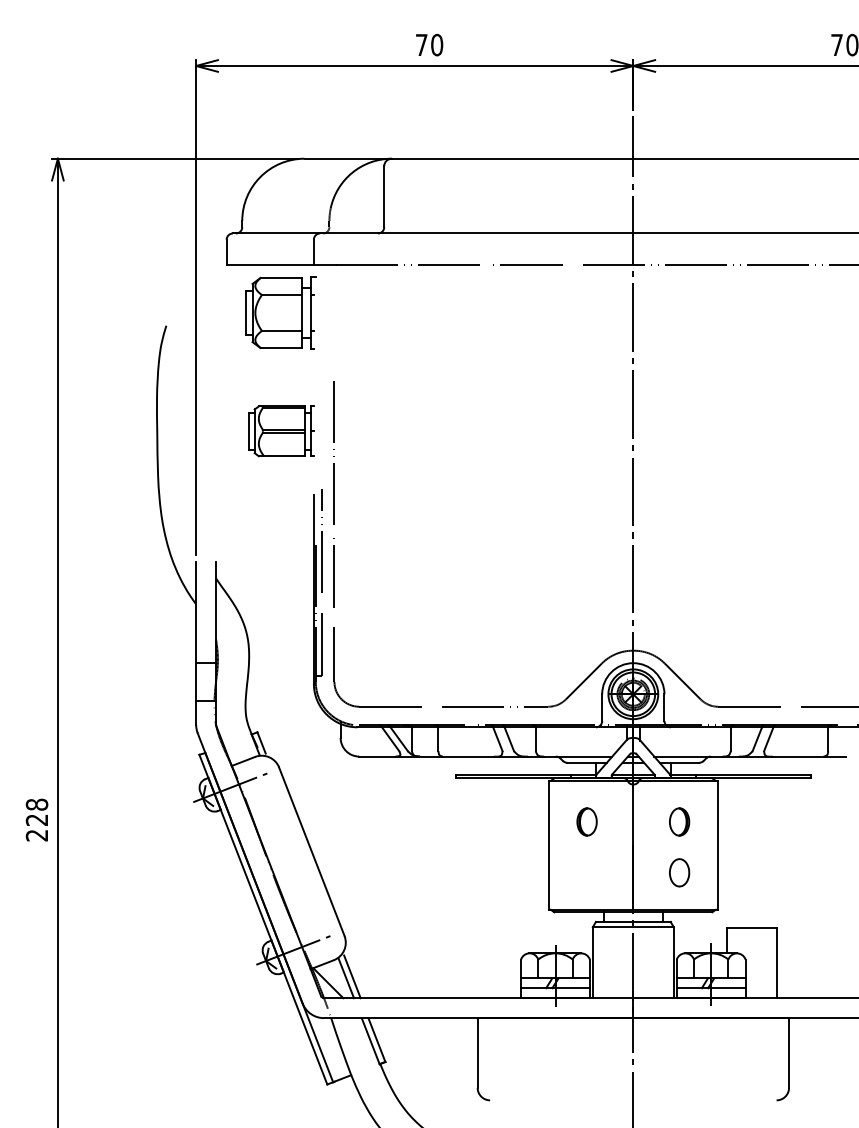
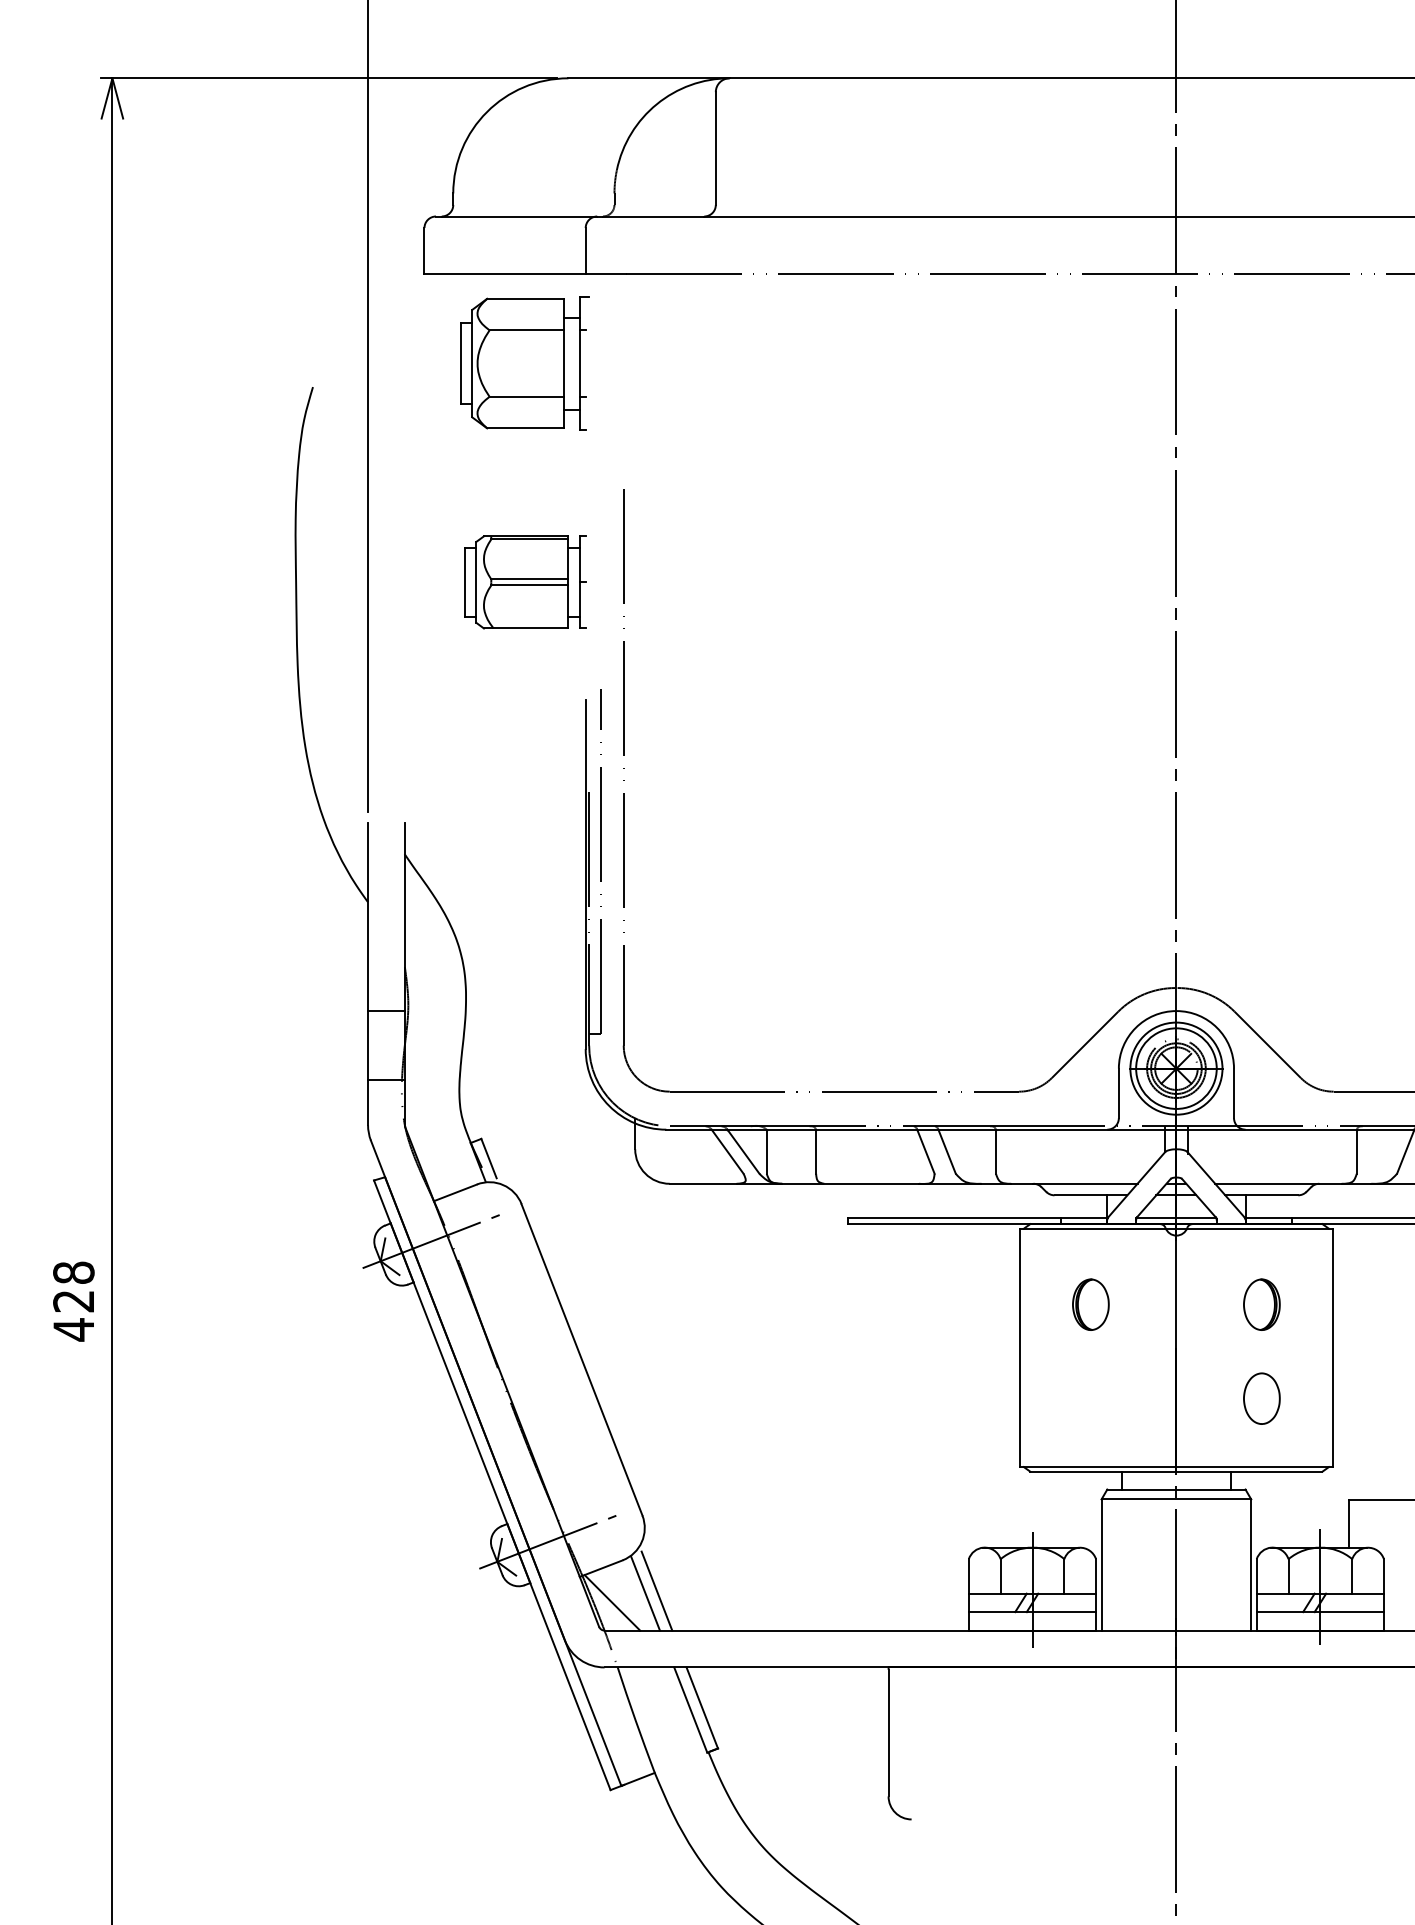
text: (36, 835) -> (72, 1329), 228 -> 428

